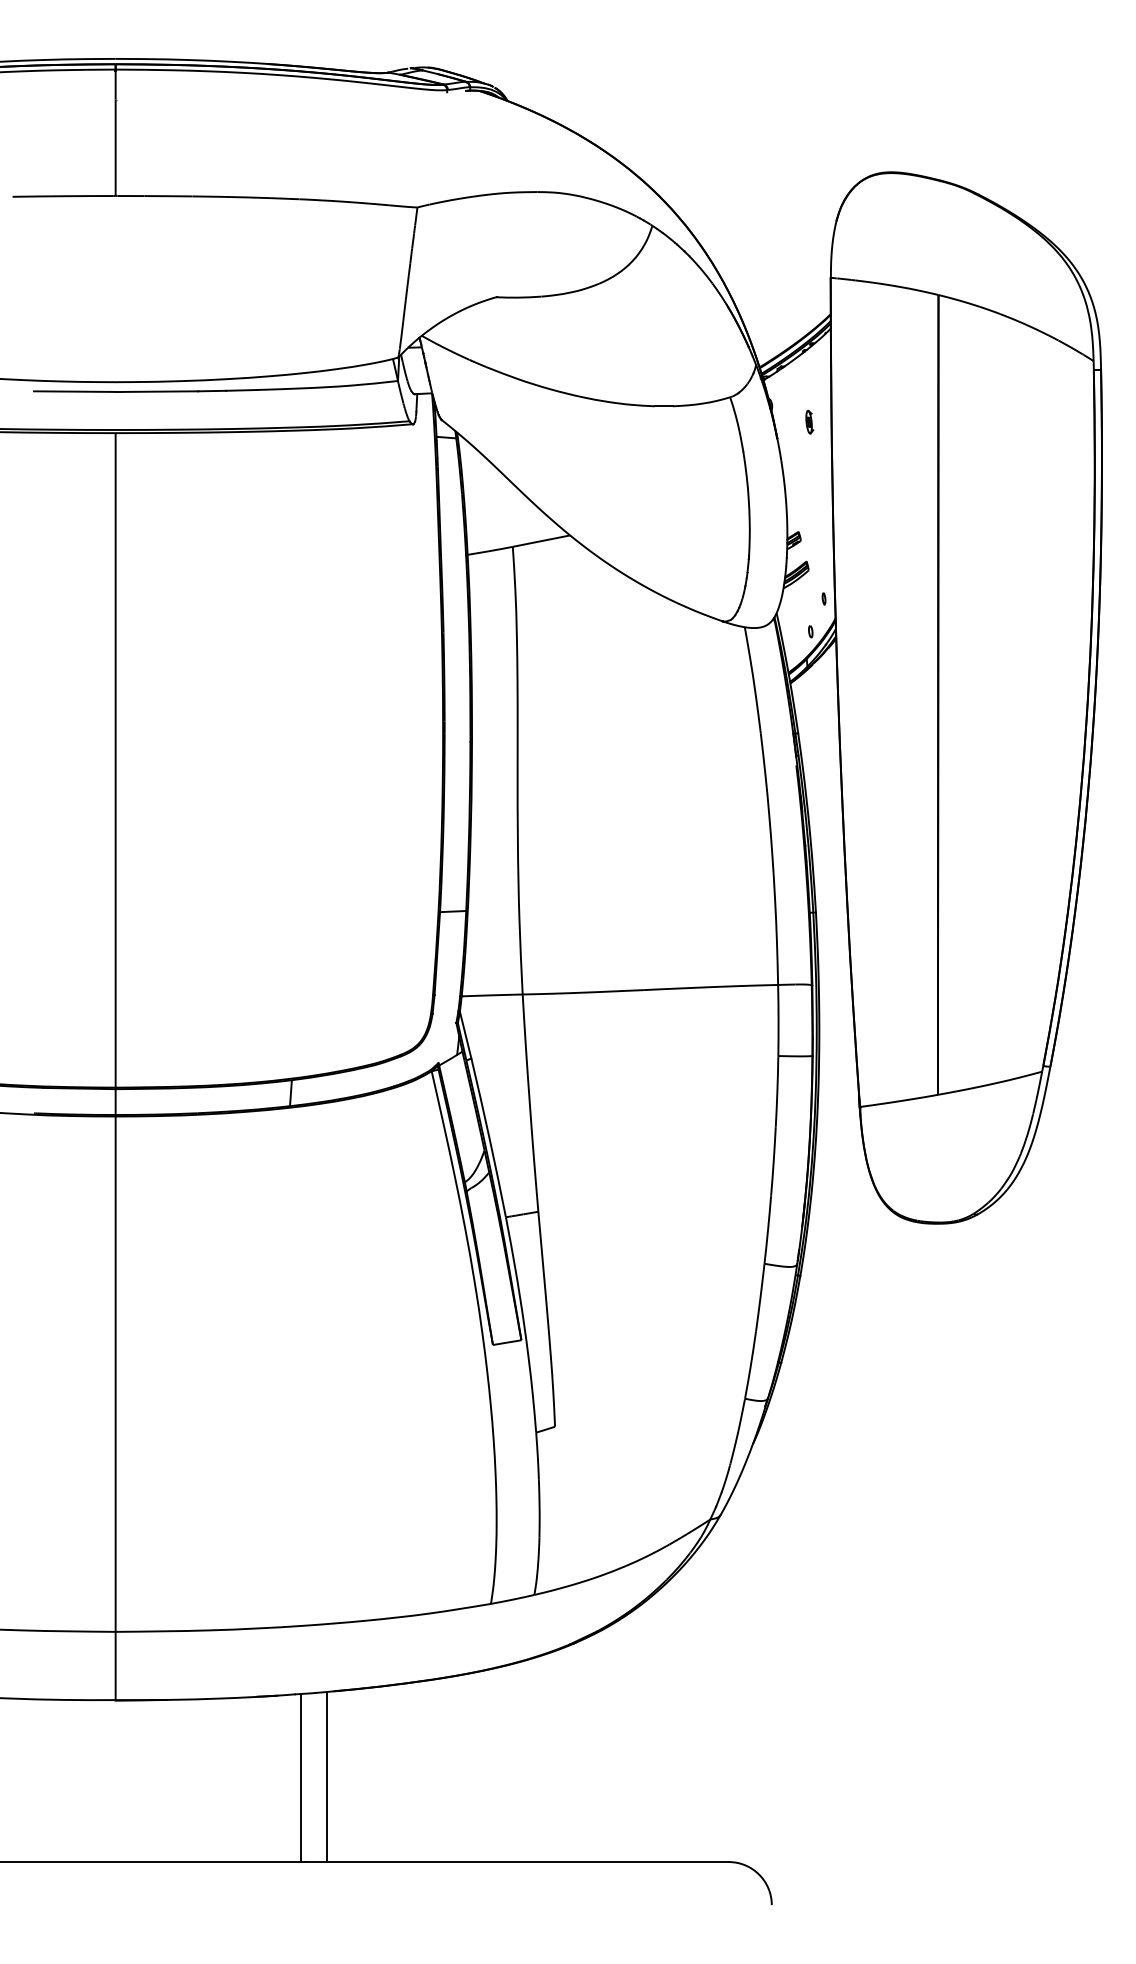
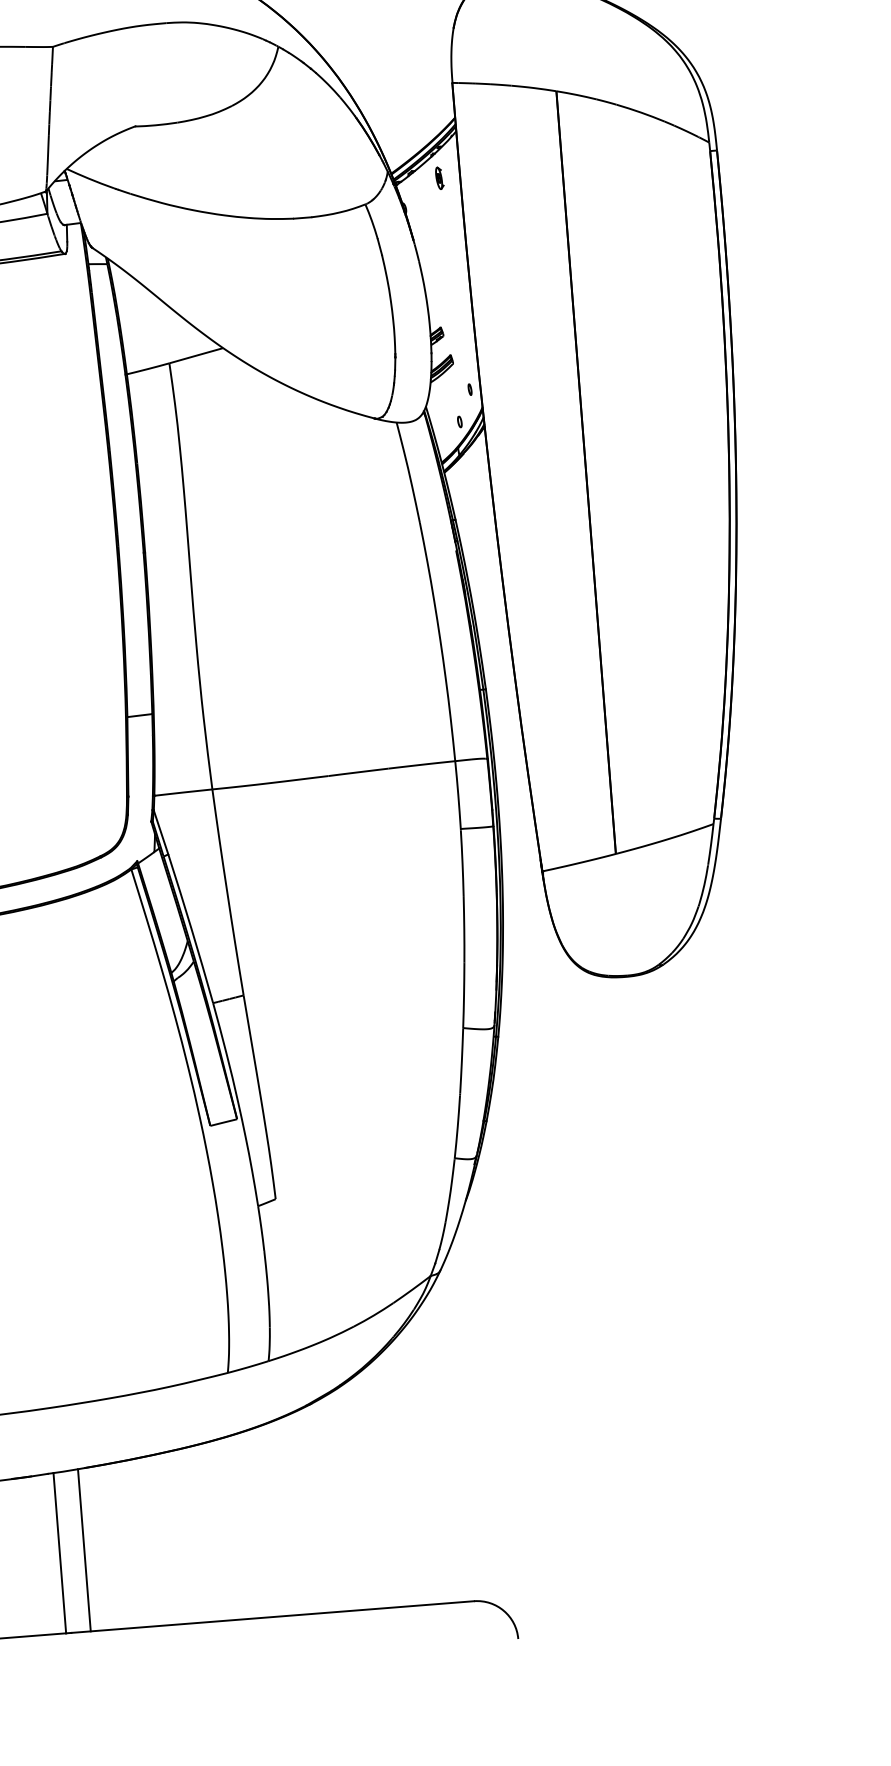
part: (809, 421) -> (439, 177), moved

